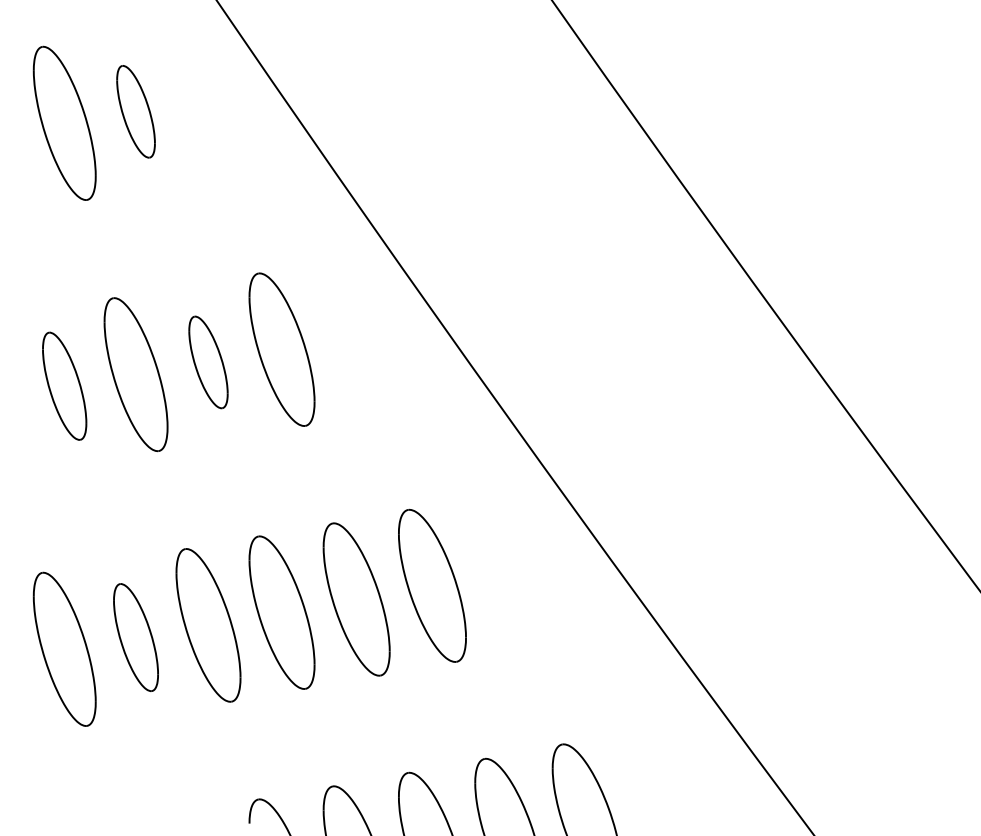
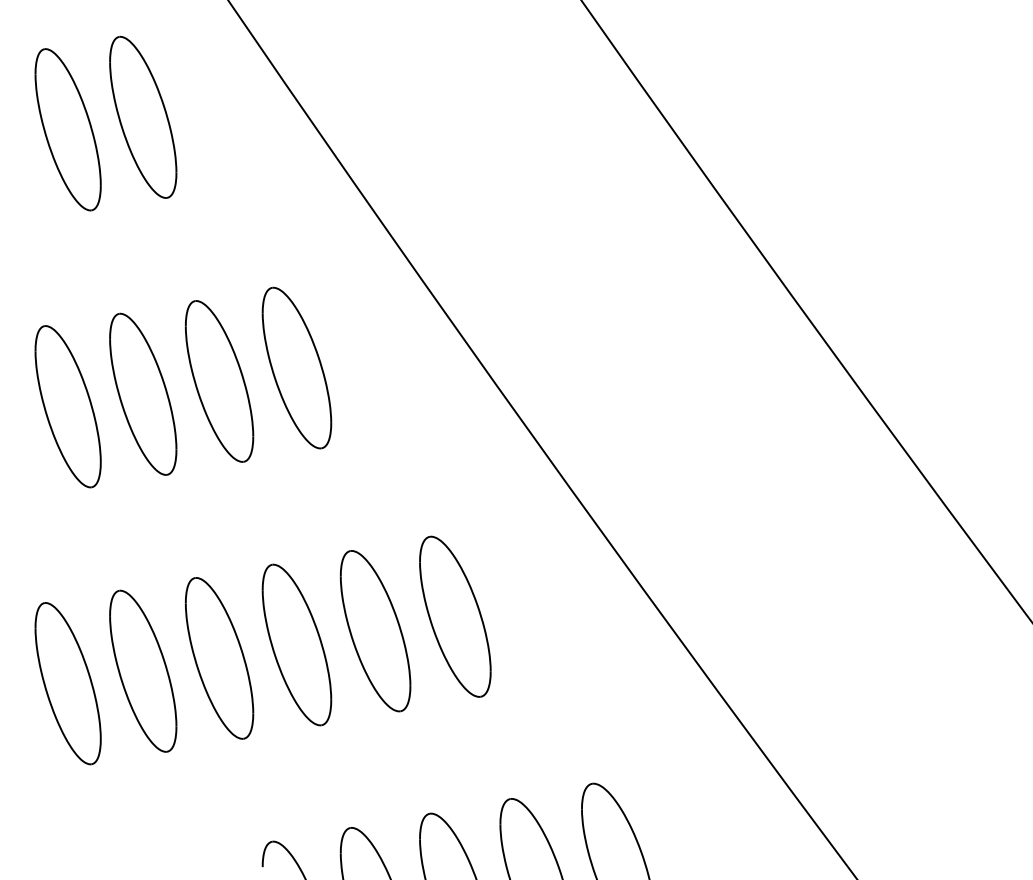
part: (135, 111) -> (142, 117), size x1.67
part: (208, 362) -> (219, 381), size x1.67
part: (64, 385) -> (67, 405), size x1.43
part: (135, 637) -> (142, 671), size x1.43

